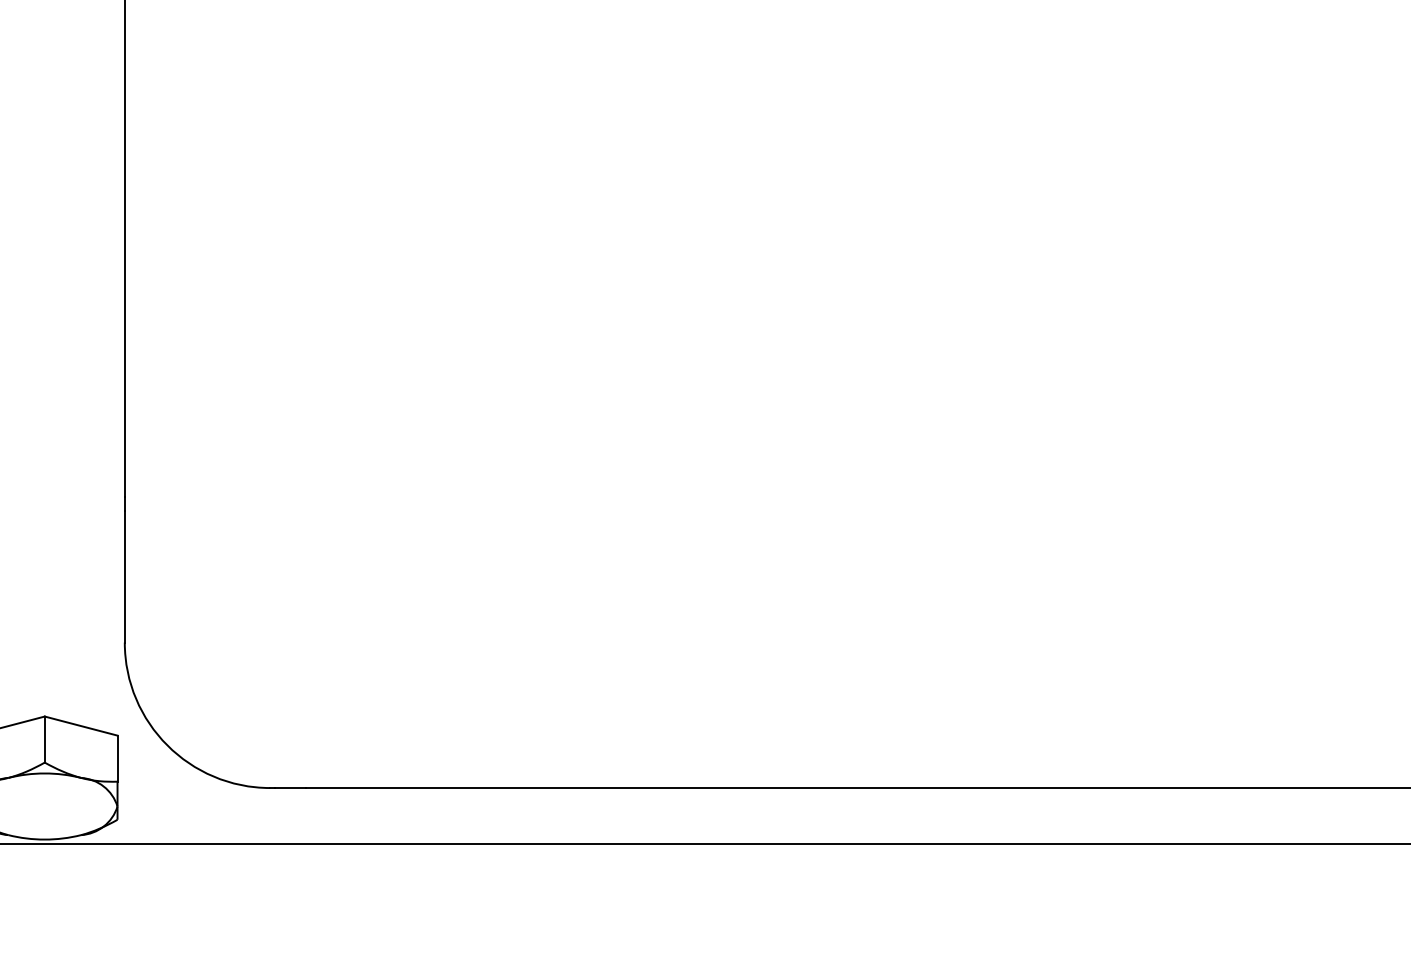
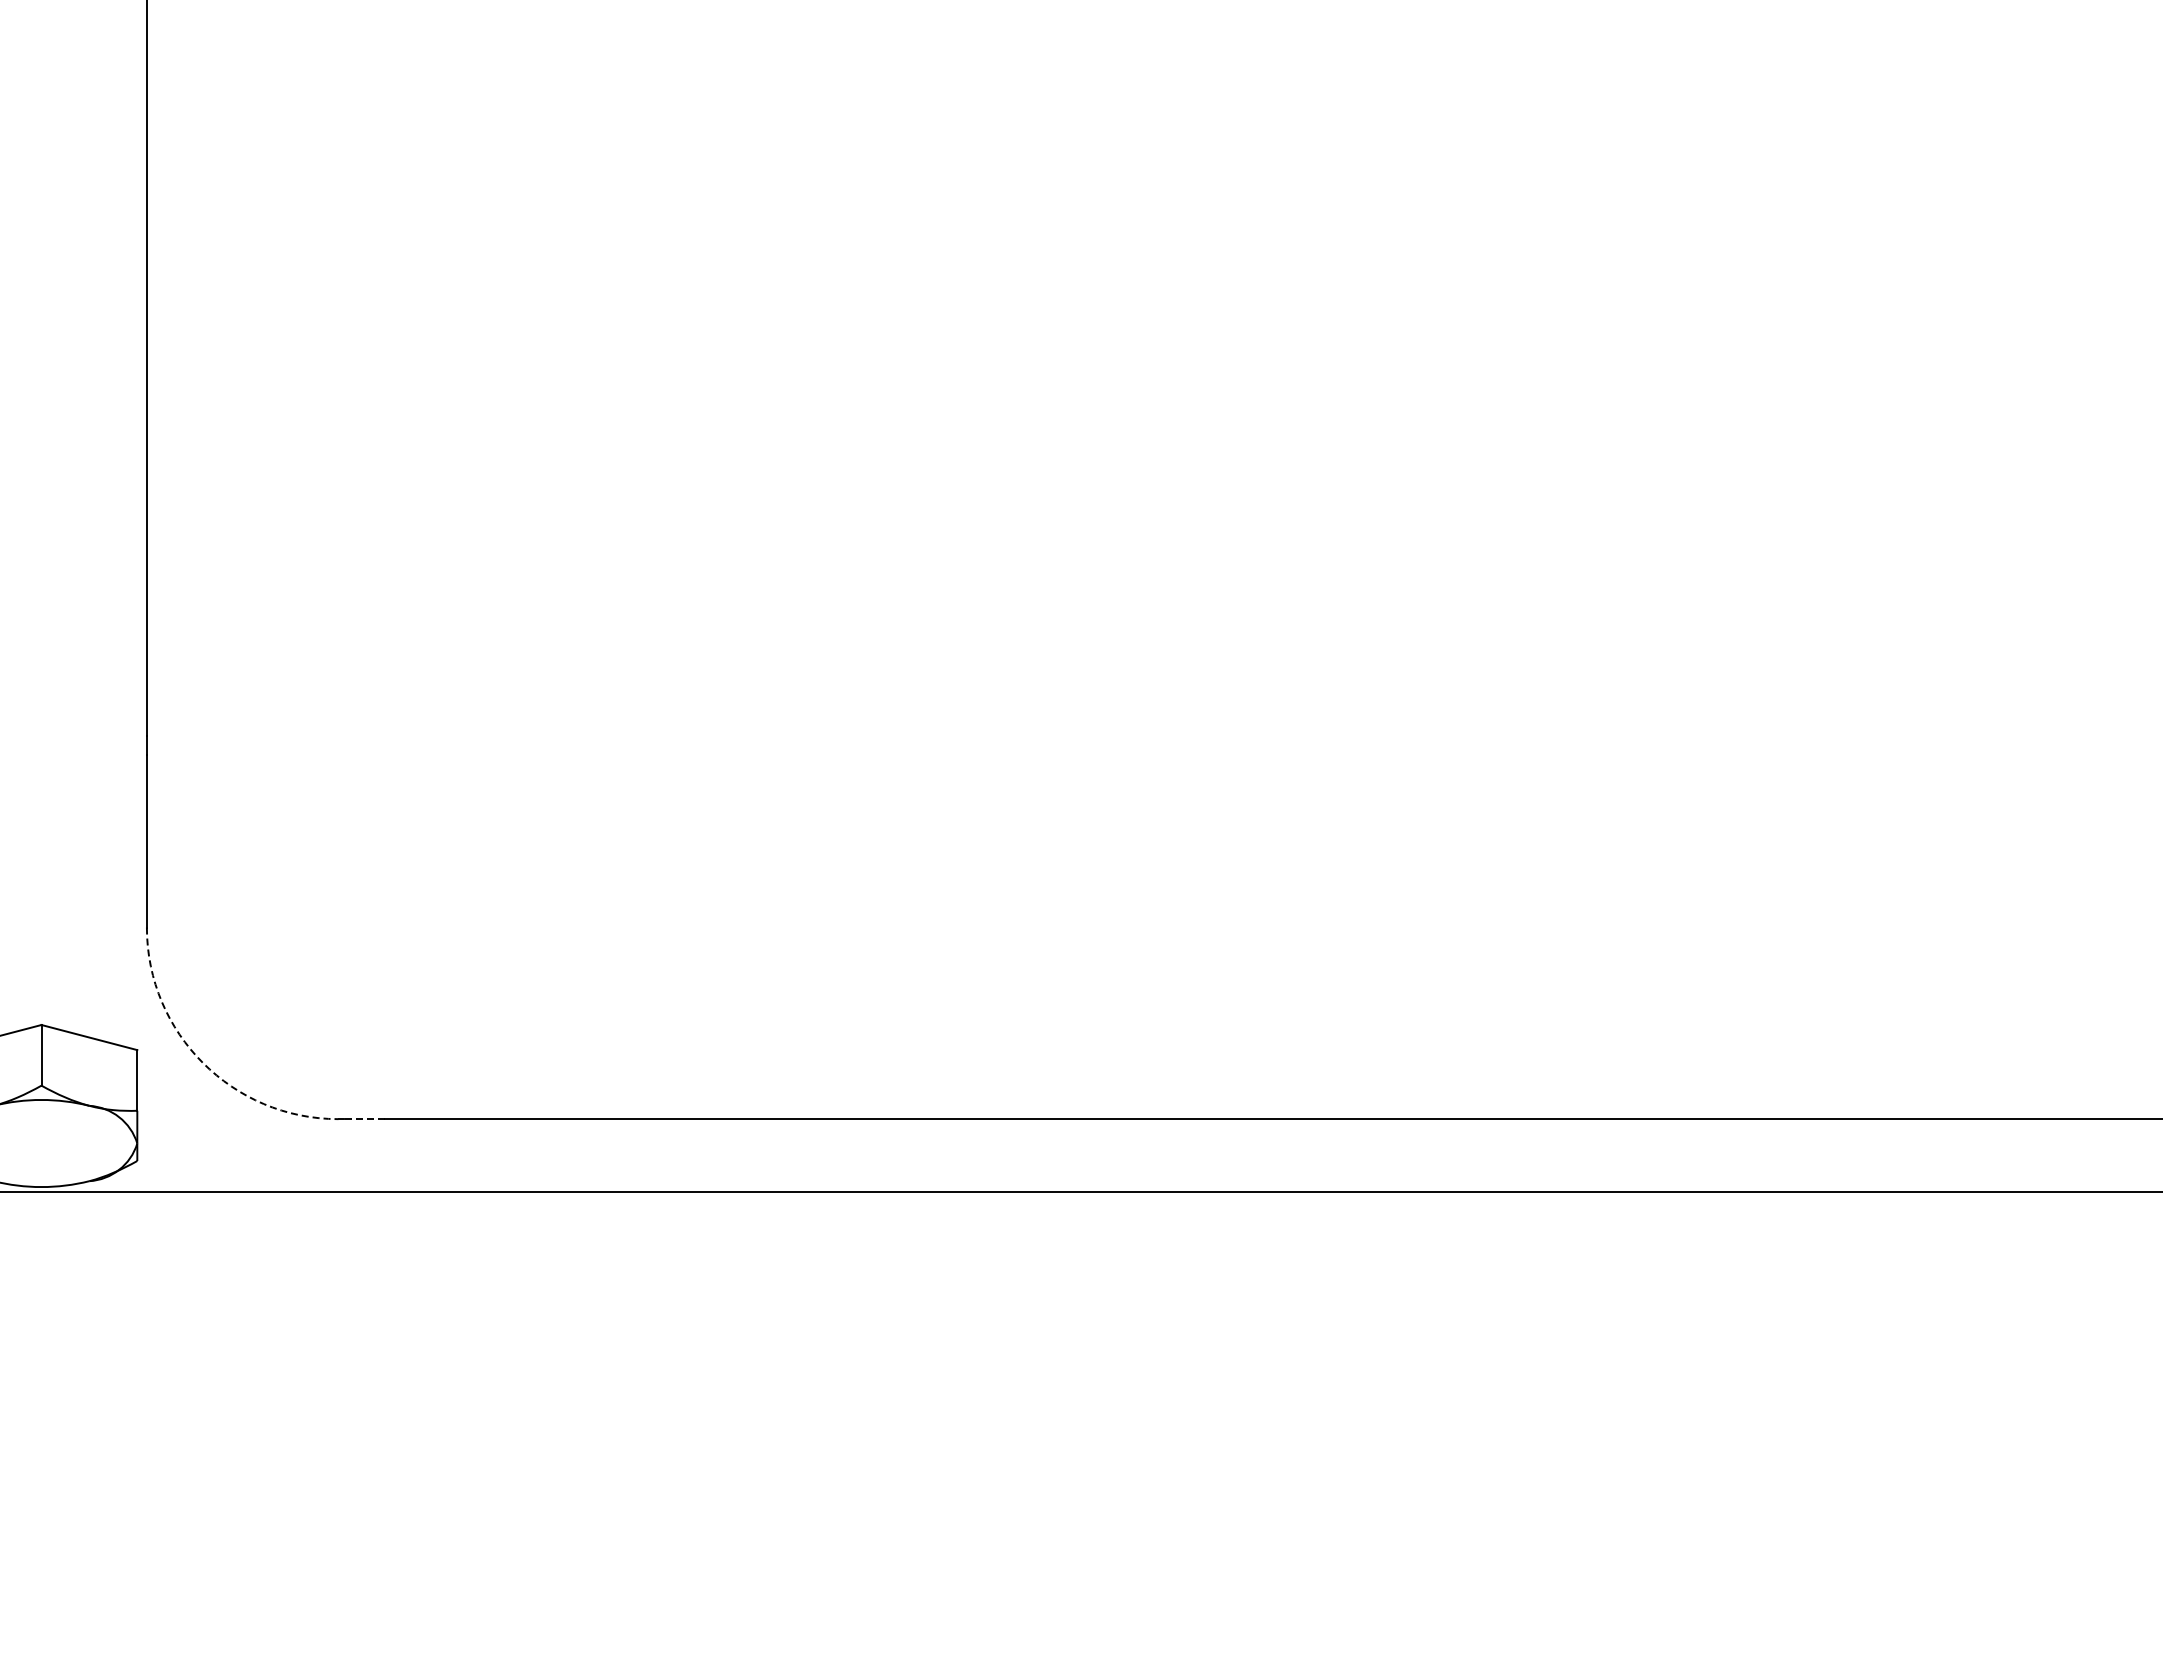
arc: (167, 745) -> (203, 1063), solid -> dashed
line: (290, 788) -> (364, 1119), solid -> dashed

